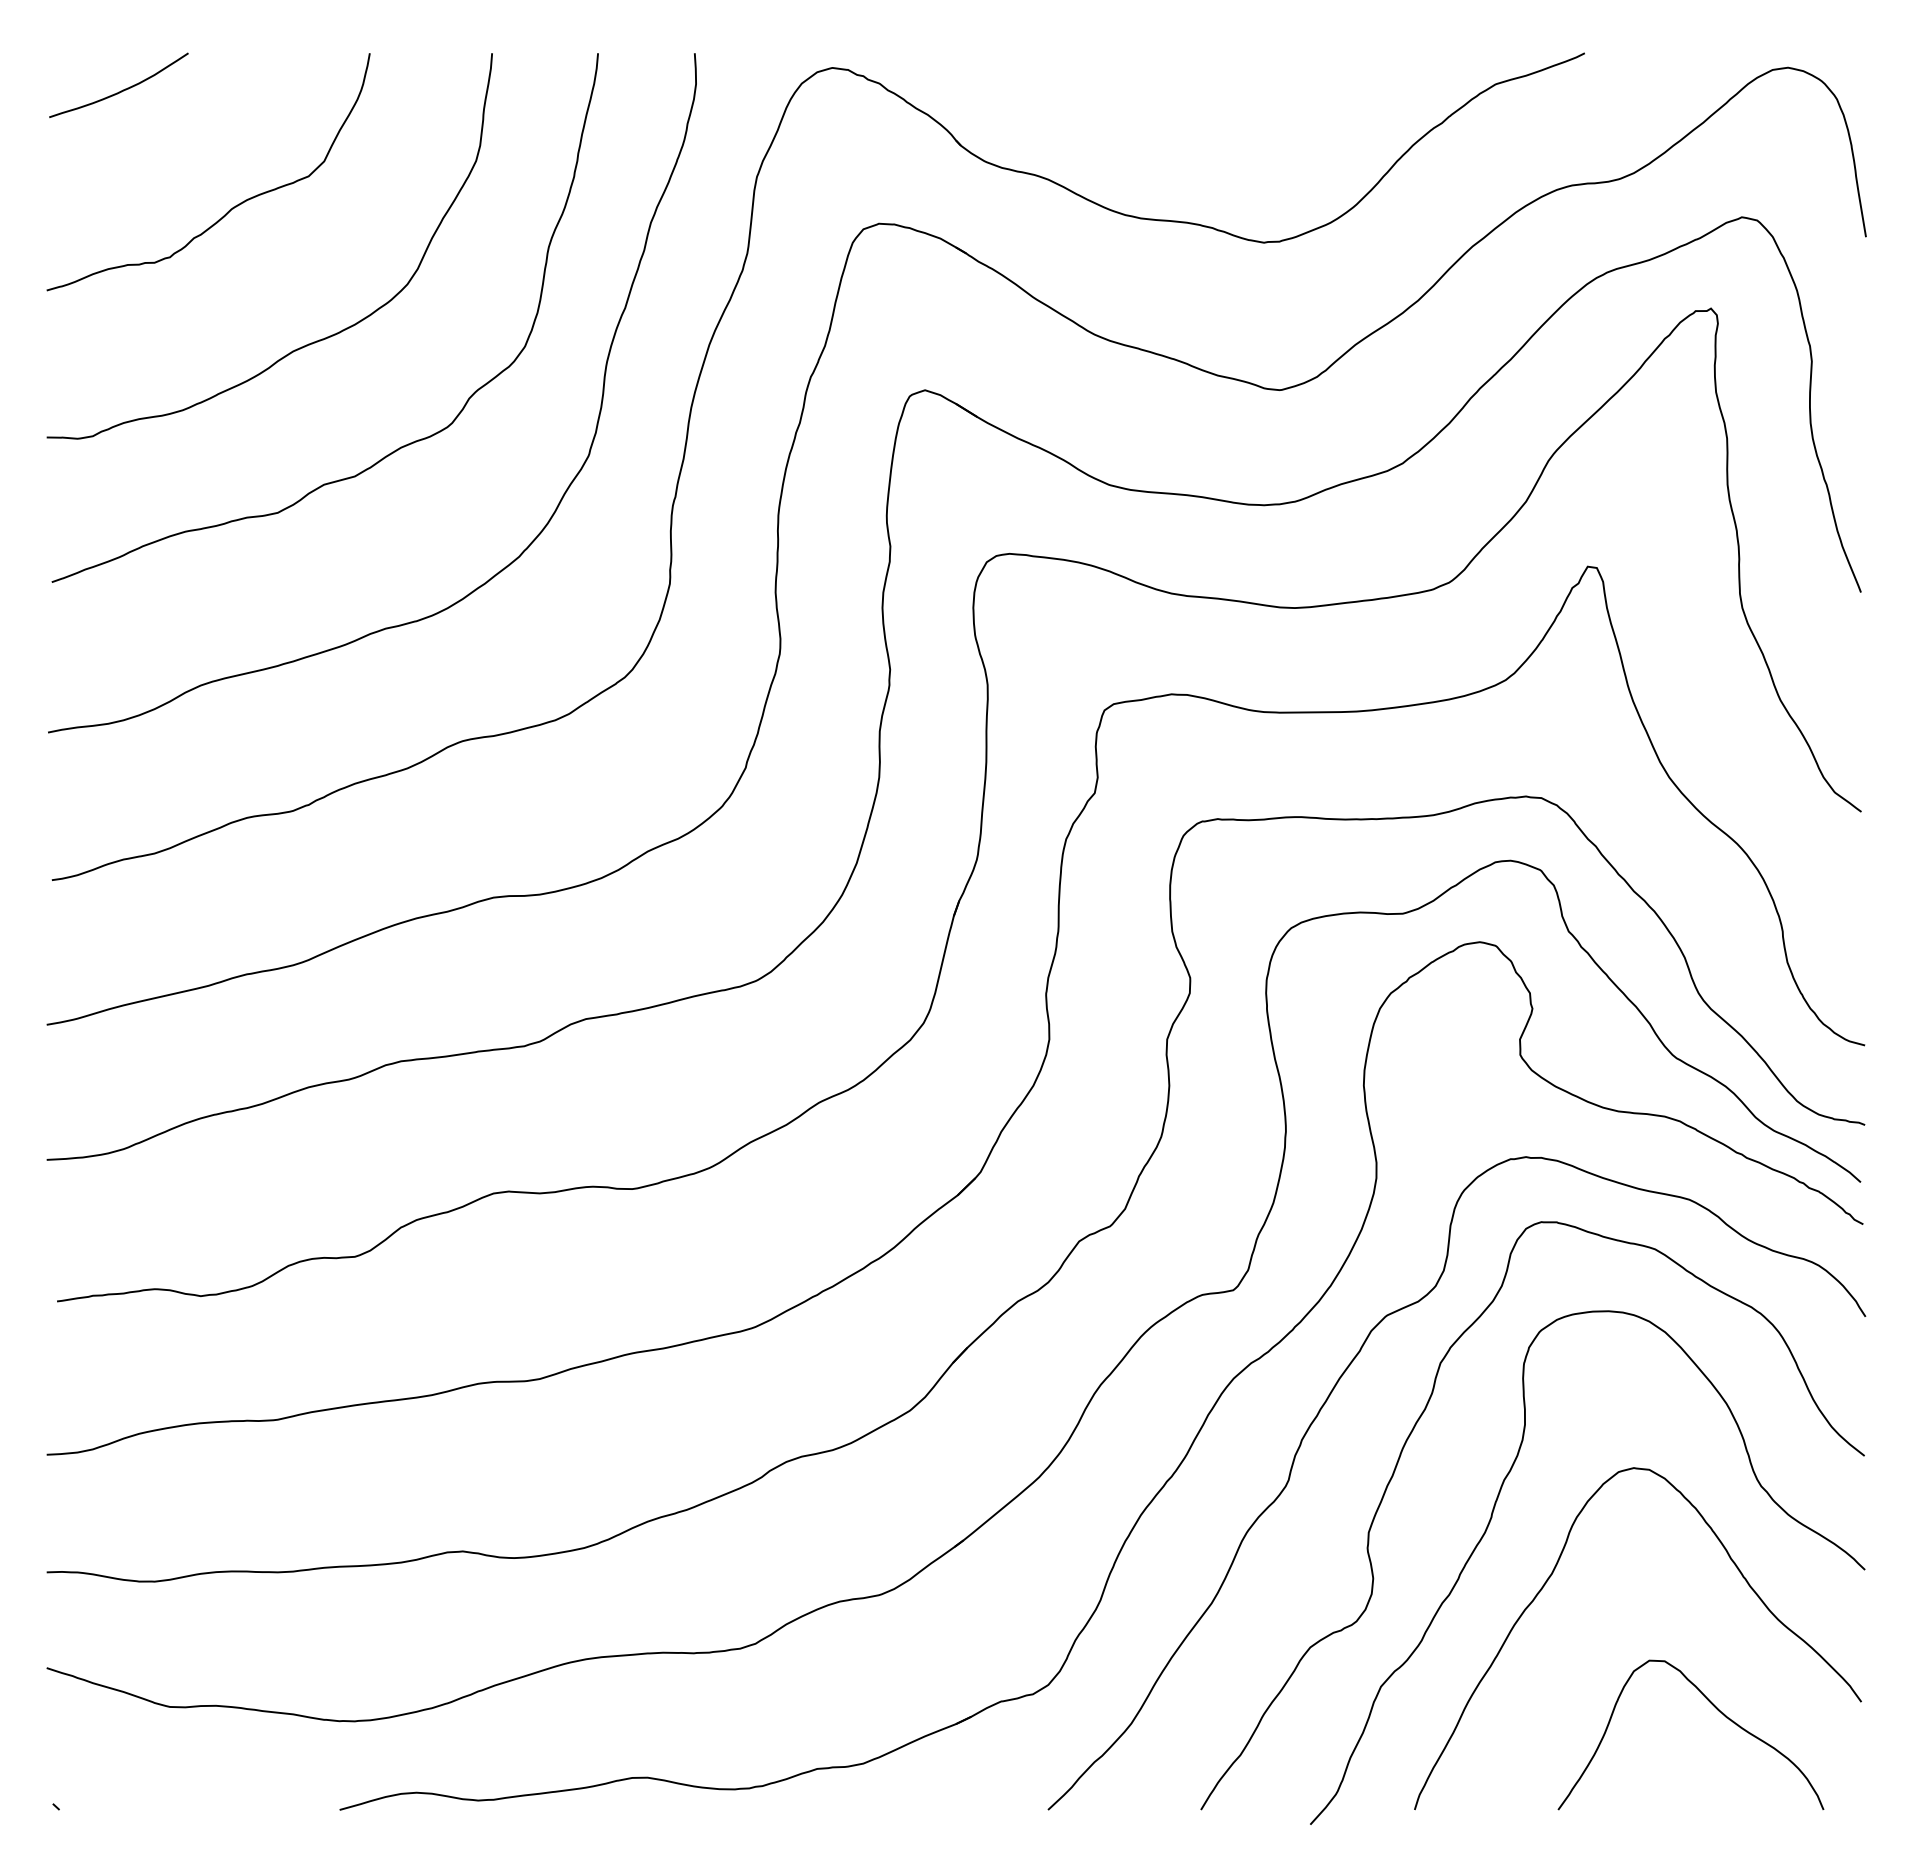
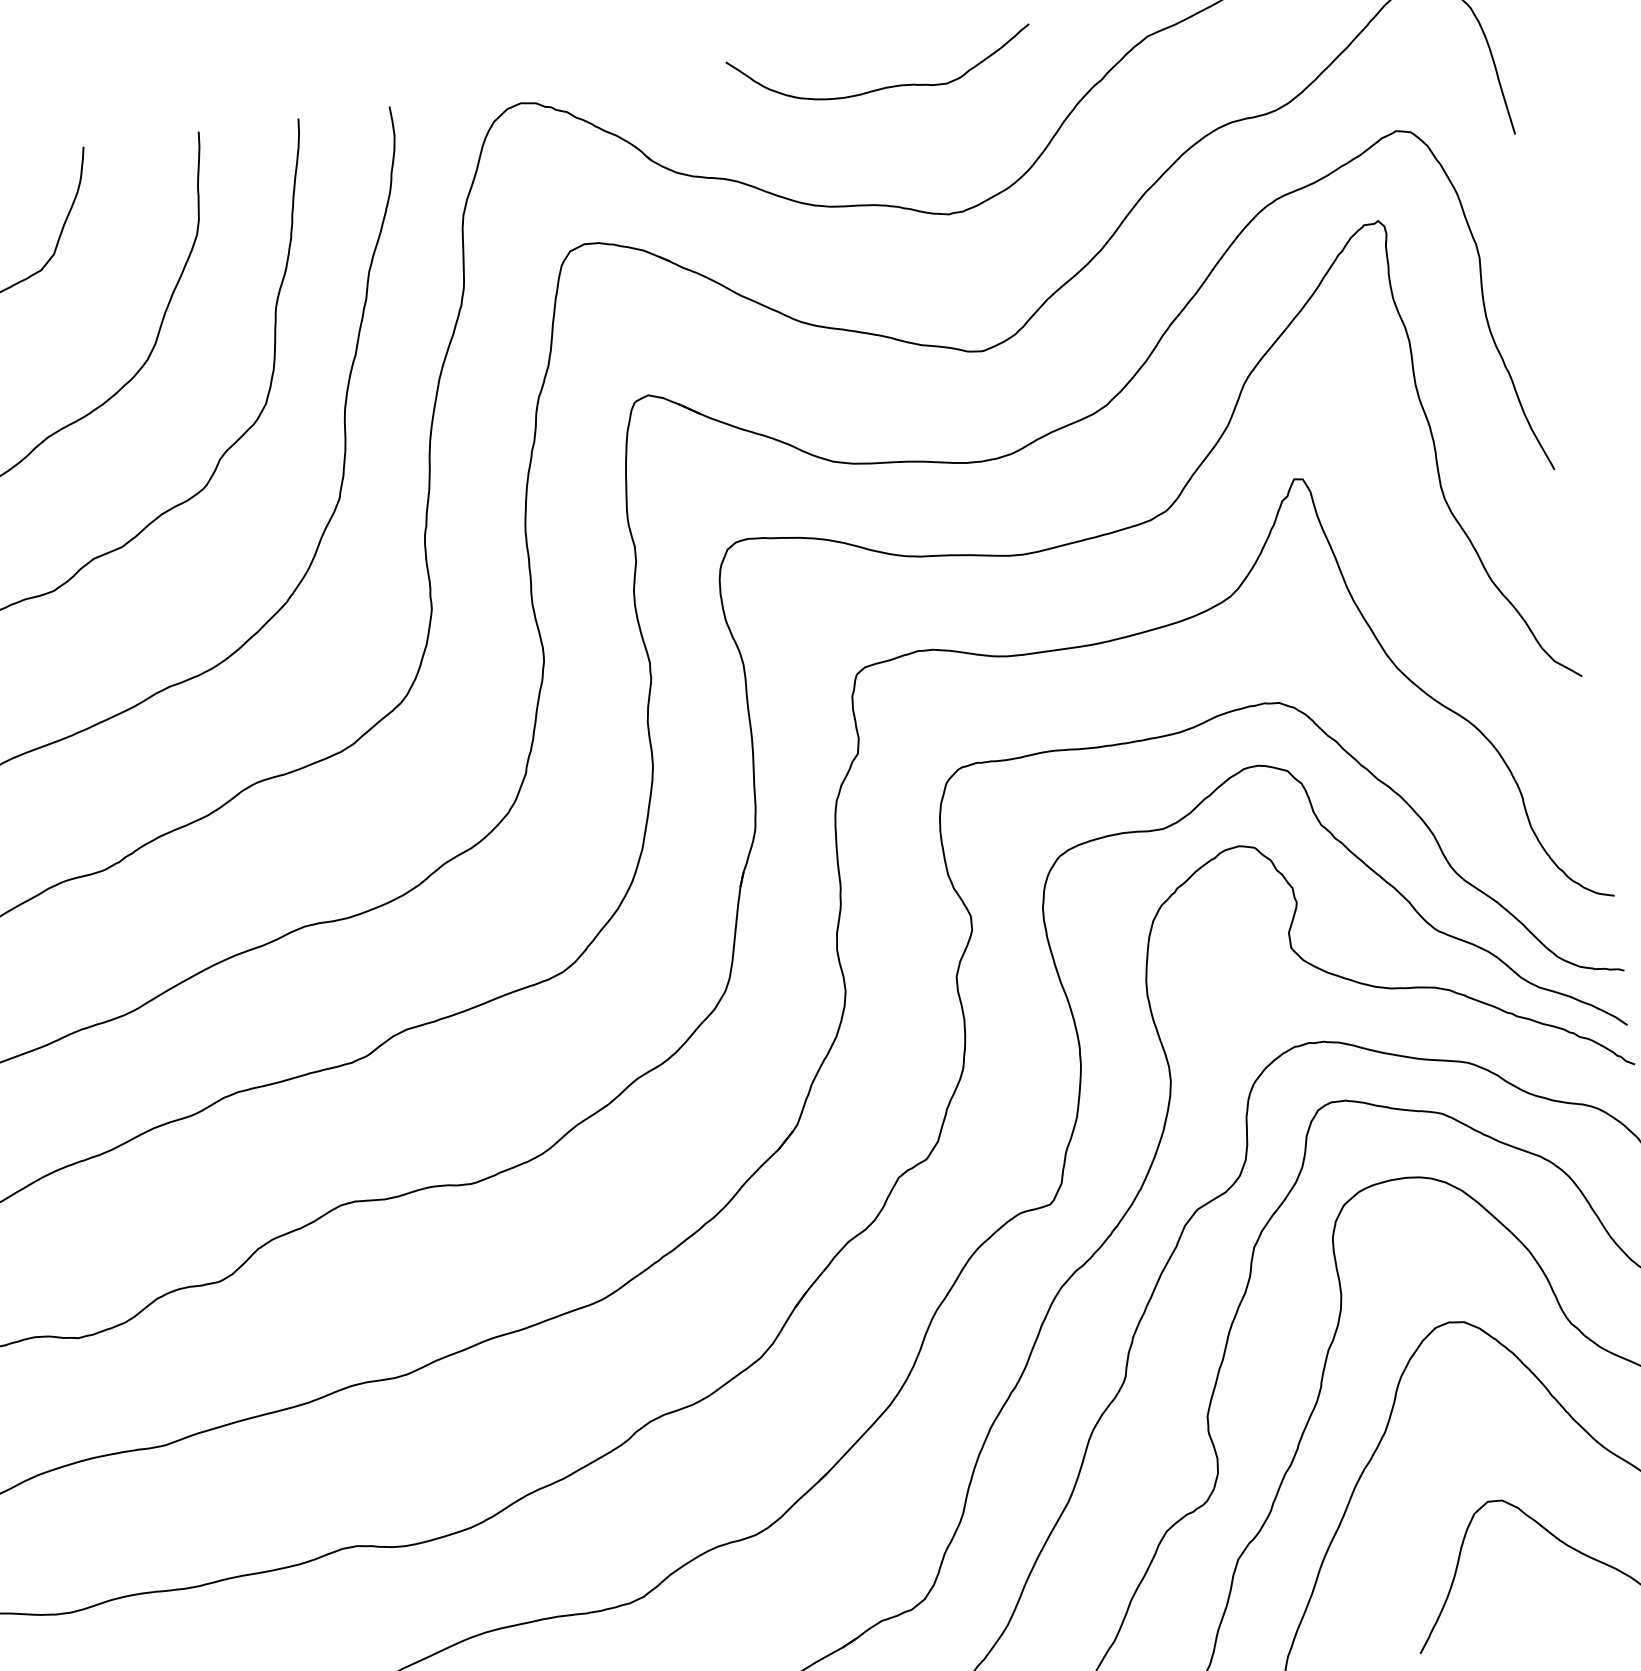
curve: (1218, 100) -> (888, 86), added

